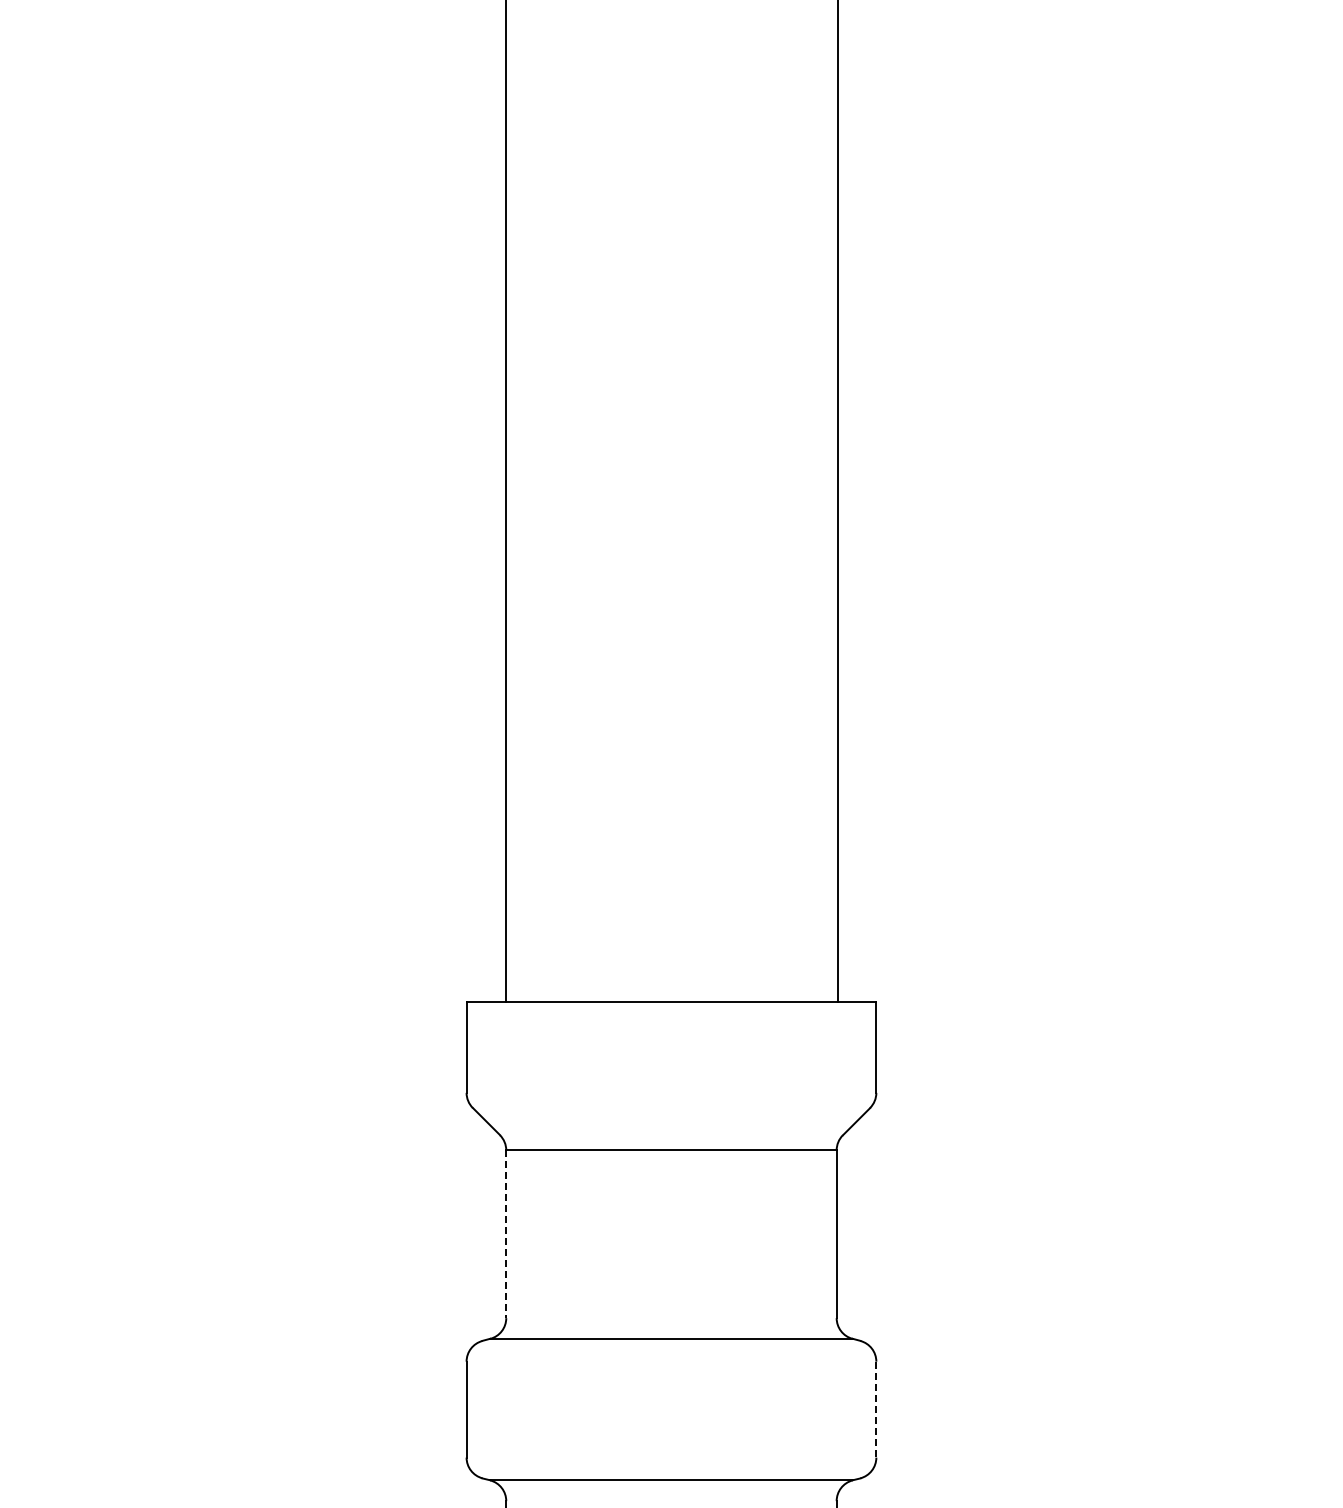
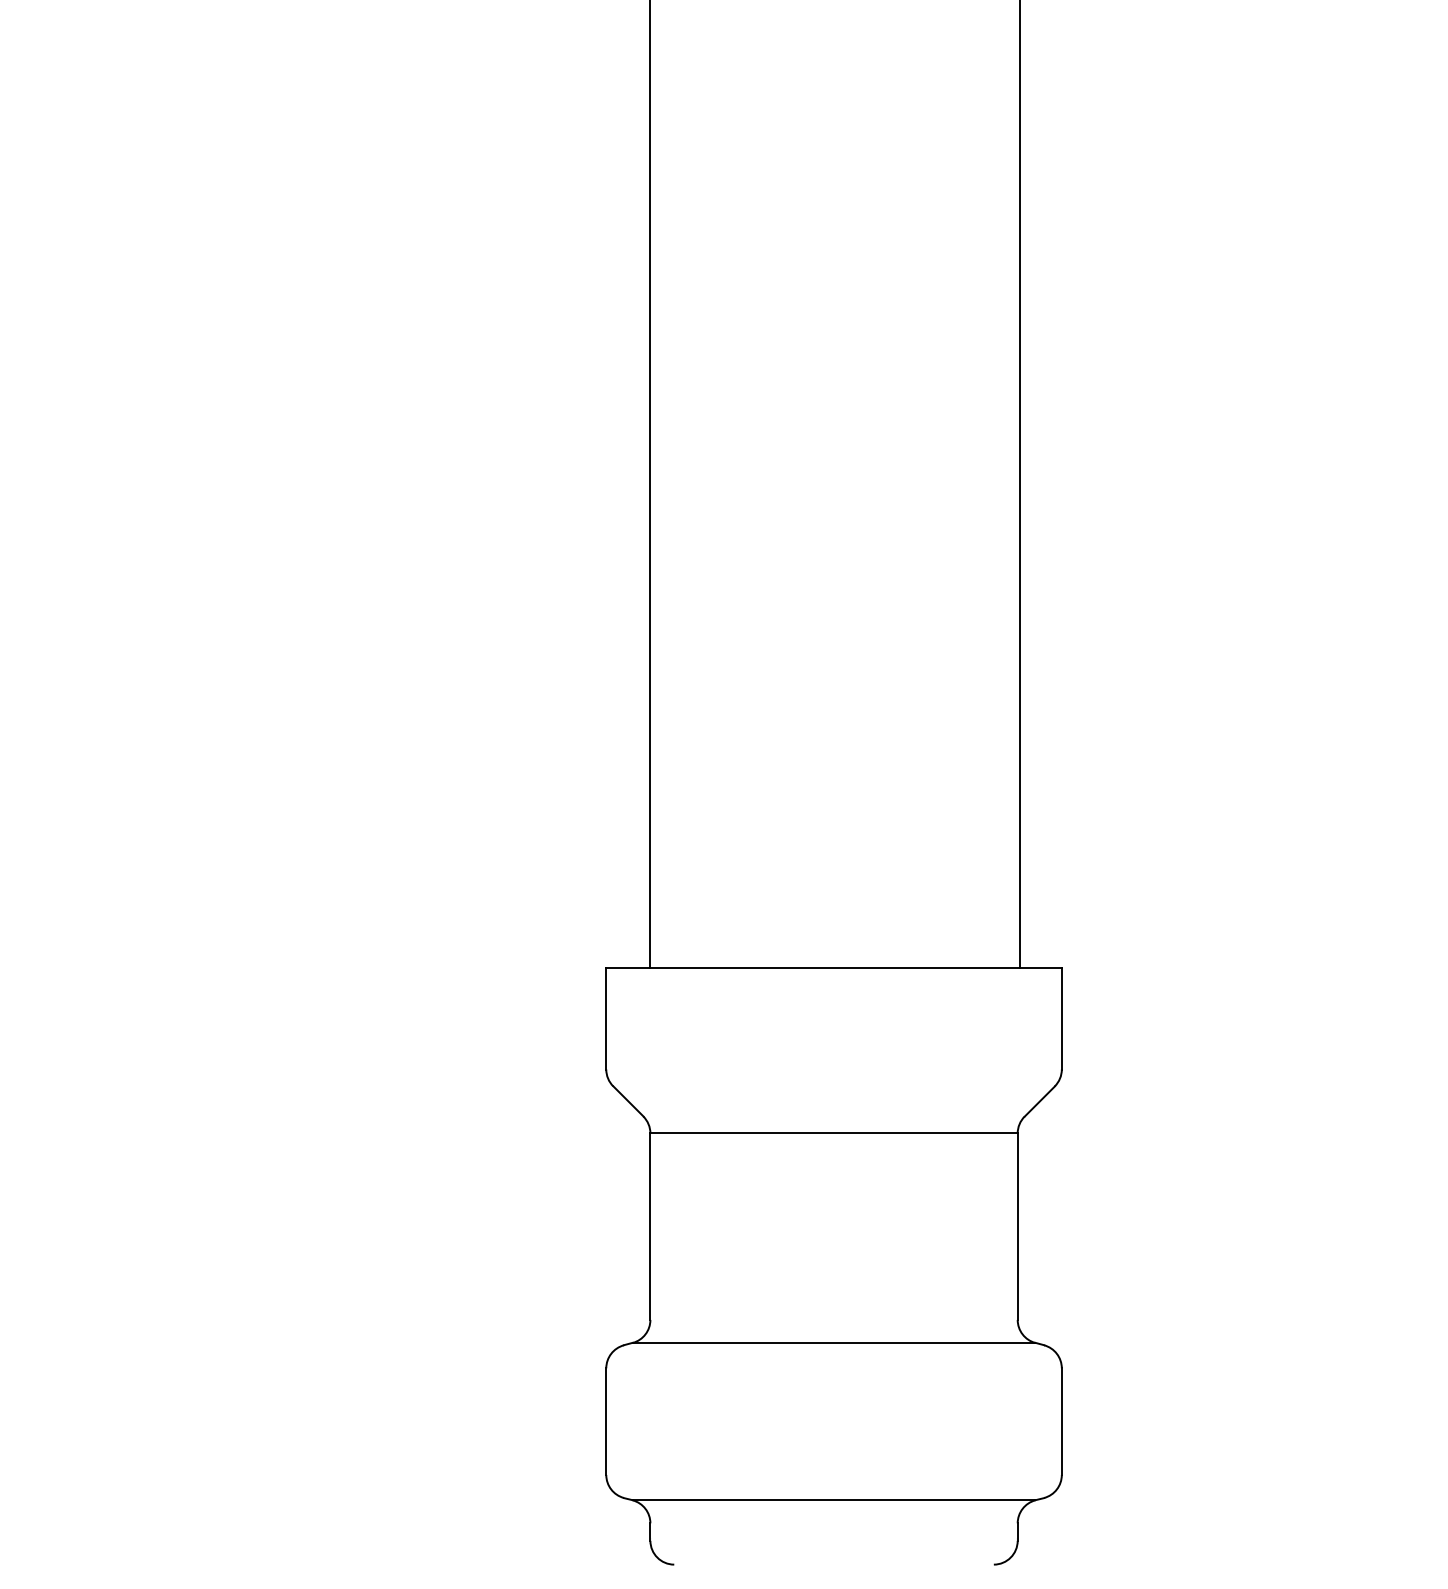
line: (506, 1234) -> (650, 1226), dashed -> solid
line: (876, 1409) -> (1061, 1421), dashed -> solid

